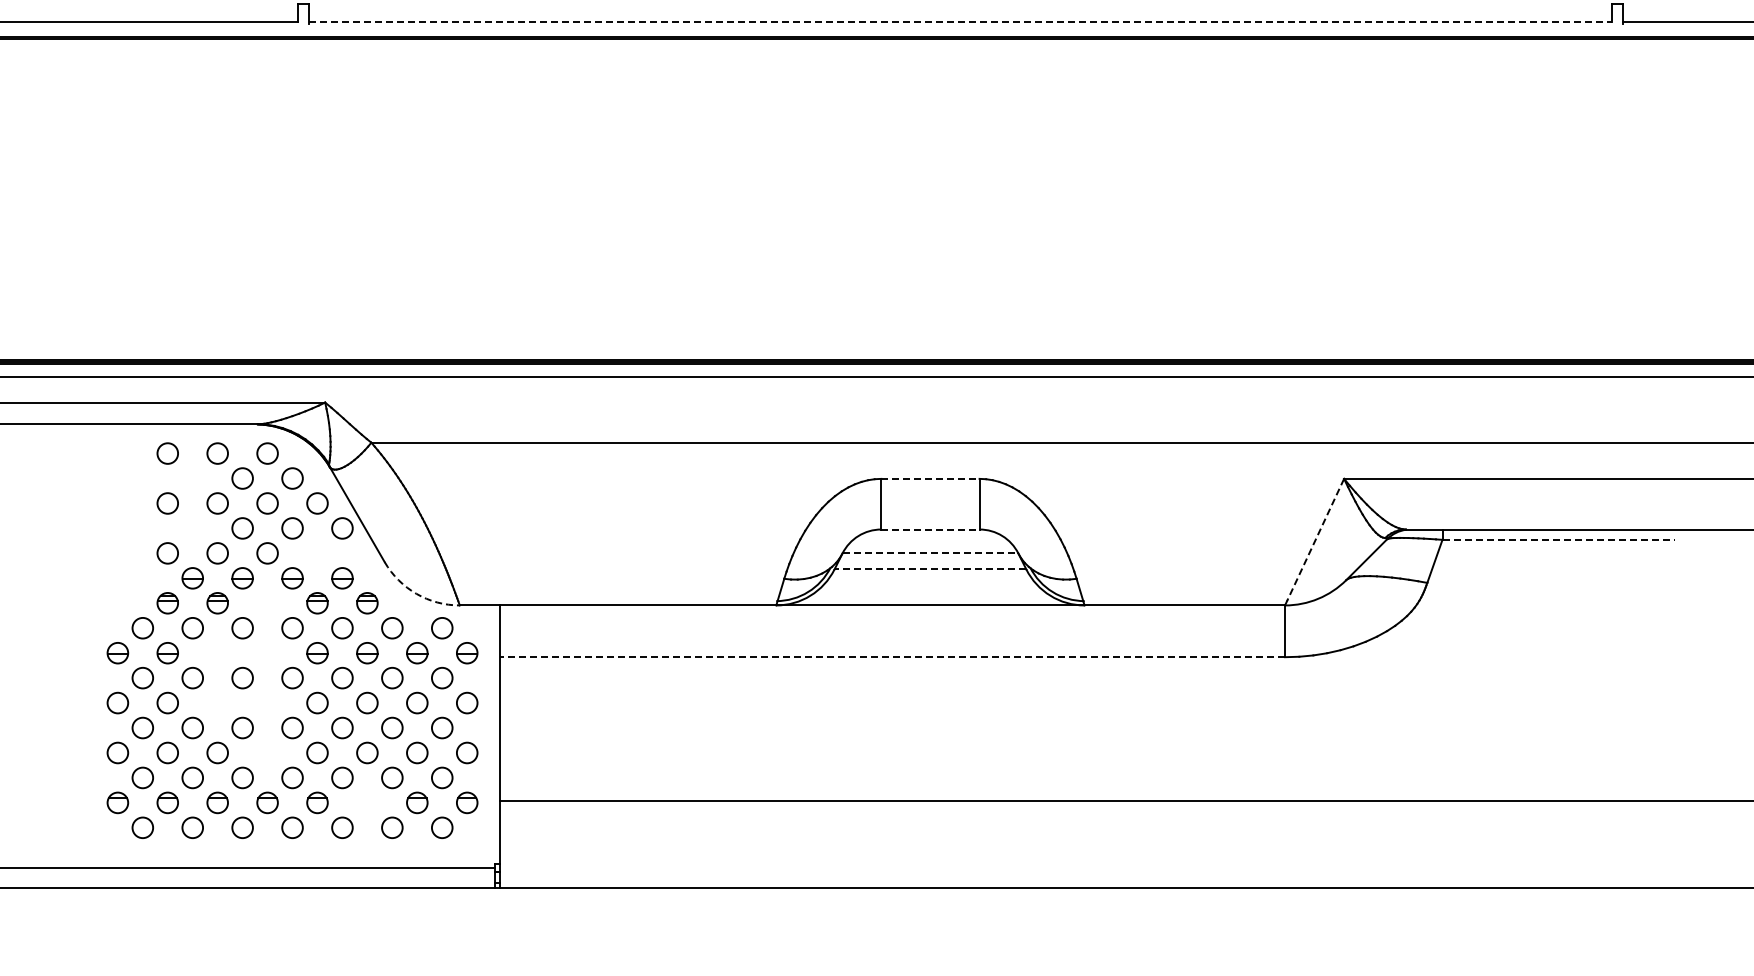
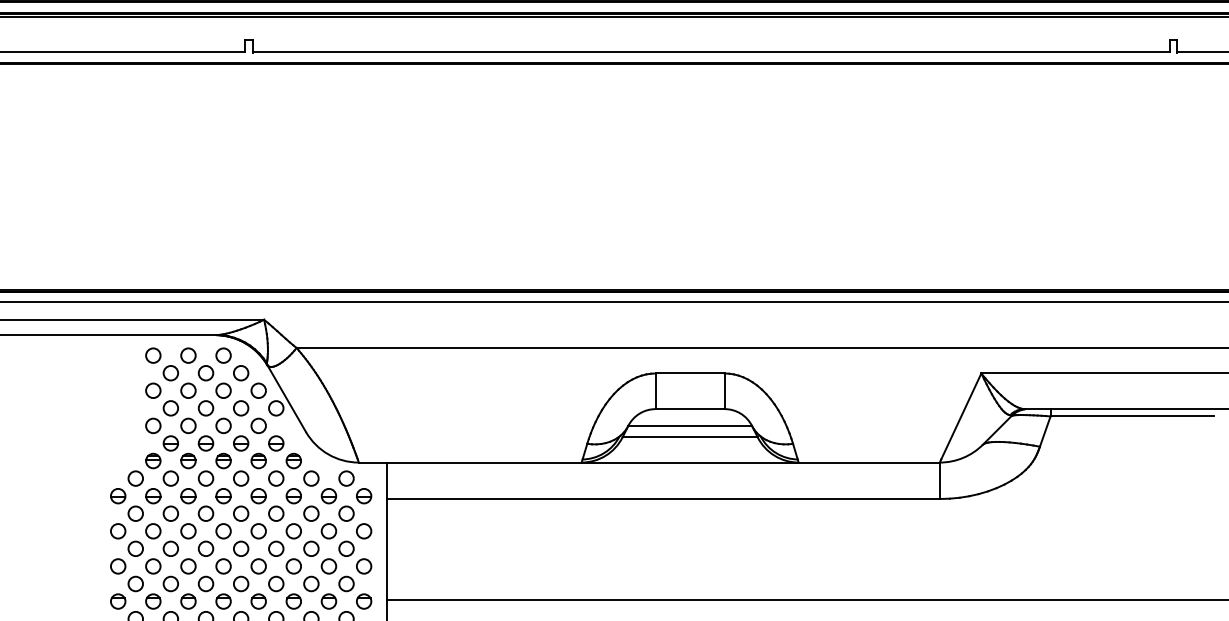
line: (960, 21) -> (711, 51), dashed -> solid
circle: (192, 478) -> (170, 373), added
line: (930, 478) -> (690, 373), dashed -> solid
circle: (192, 528) -> (170, 408), added
line: (930, 529) -> (690, 409), dashed -> solid
line: (1559, 539) -> (1132, 416), dashed -> solid
line: (1315, 540) -> (961, 416), dashed -> solid
circle: (317, 553) -> (258, 426), added
line: (930, 553) -> (690, 426), dashed -> solid
line: (930, 569) -> (690, 437), dashed -> solid
arc: (416, 593) -> (328, 454), dashed -> solid
part: (267, 603) -> (223, 461), added
part: (217, 653) -> (188, 496), added
part: (267, 653) -> (223, 496), added
line: (892, 657) -> (663, 499), dashed -> solid
circle: (217, 702) -> (188, 530), added
circle: (267, 702) -> (223, 530), added
circle: (267, 752) -> (223, 566), added
part: (367, 802) -> (293, 601), added

